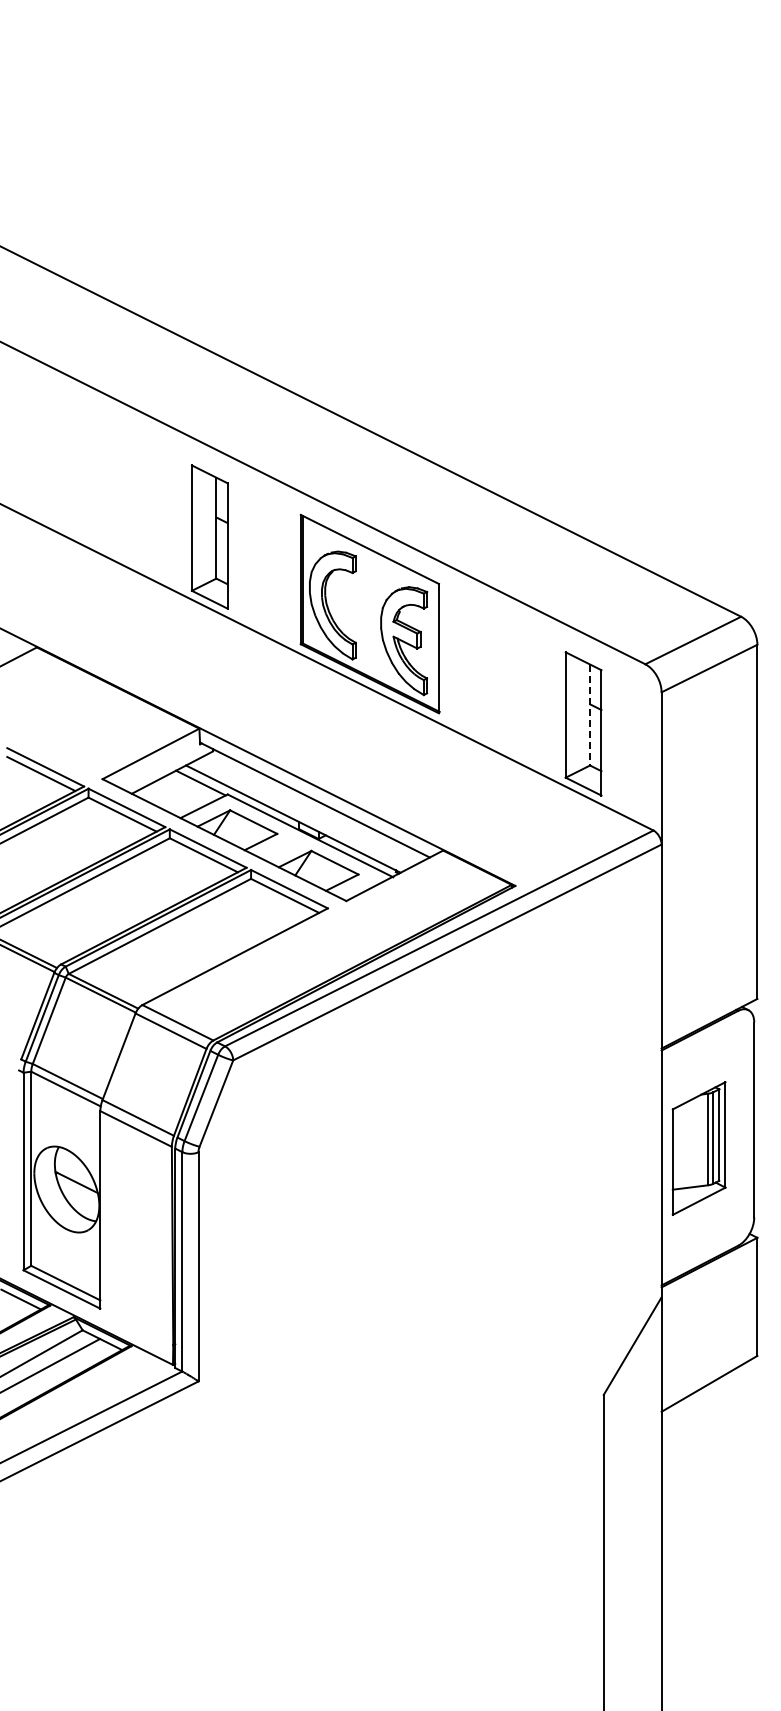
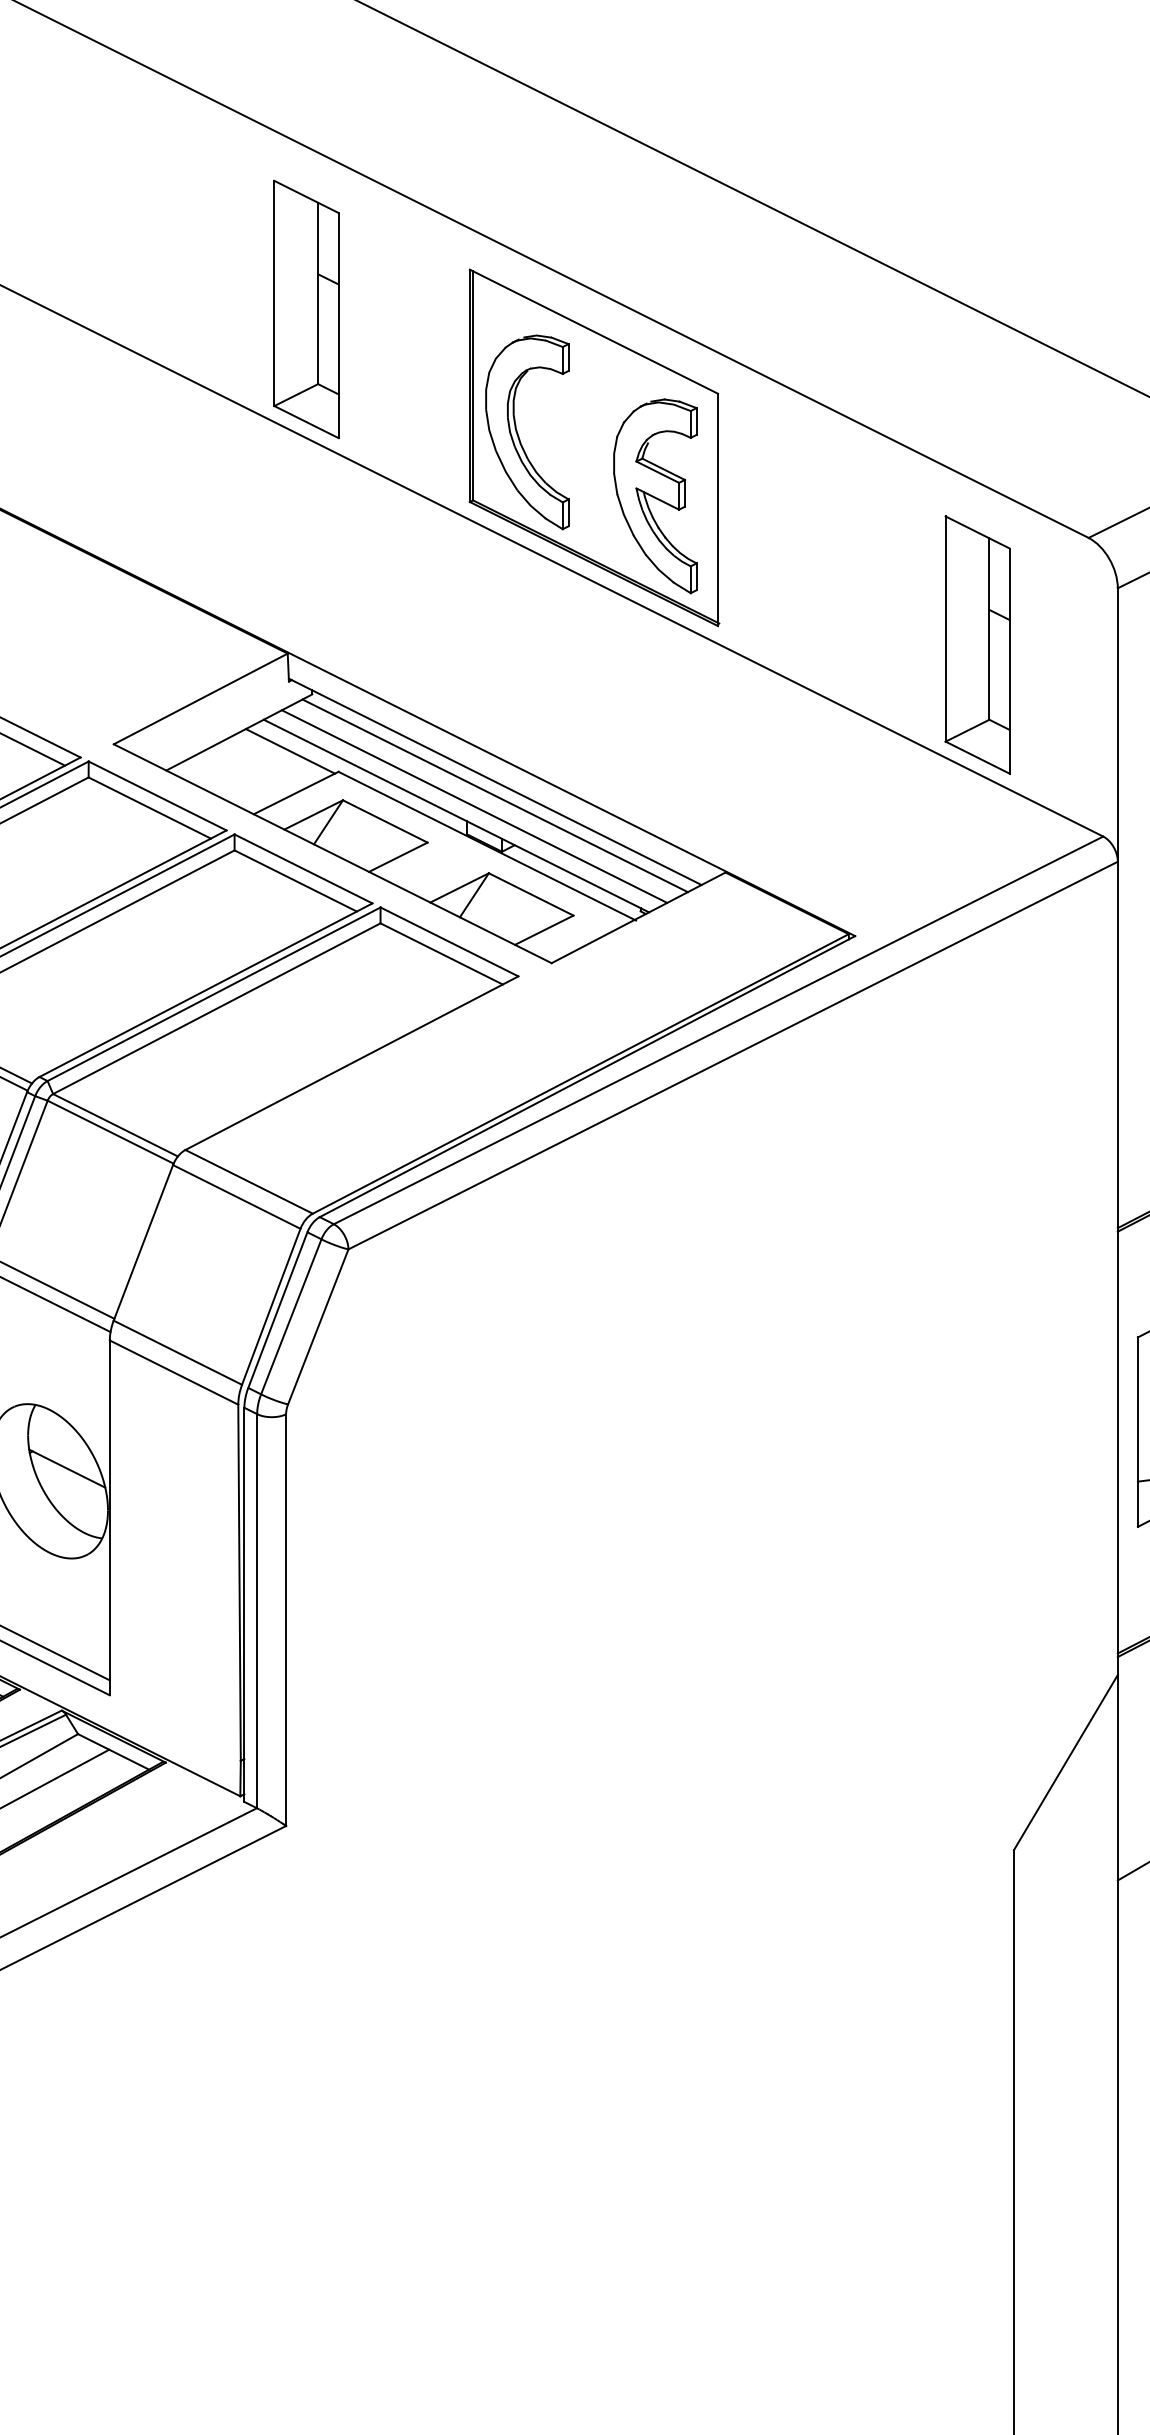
line: (590, 715) -> (990, 629), dashed -> solid
line: (314, 807) -> (494, 795), added
line: (303, 813) -> (474, 805), added

